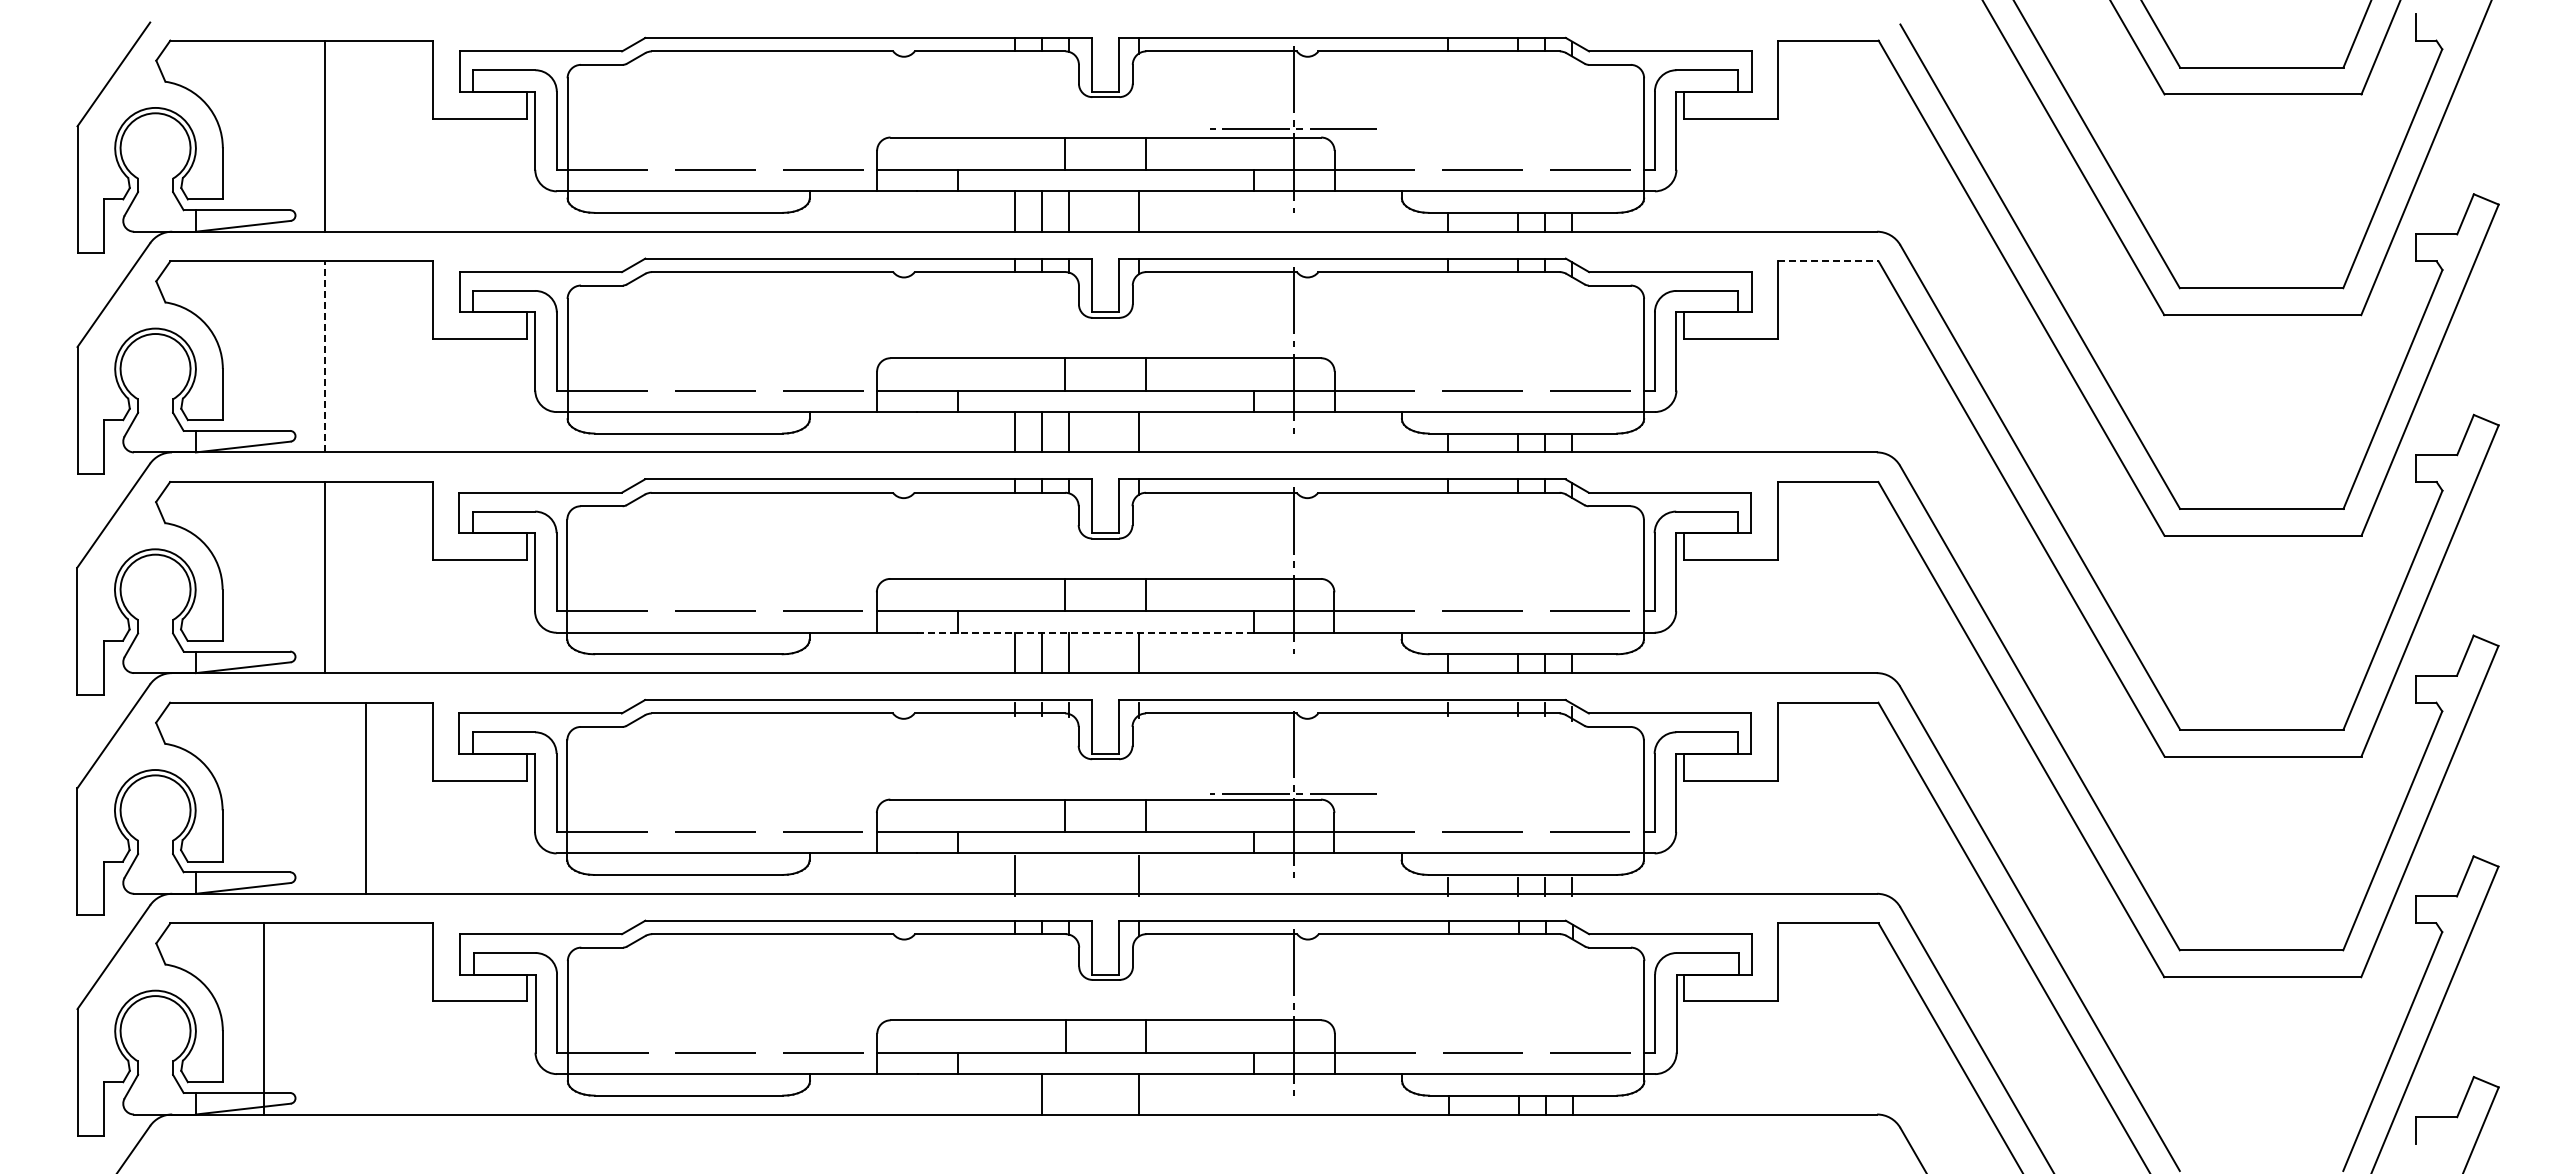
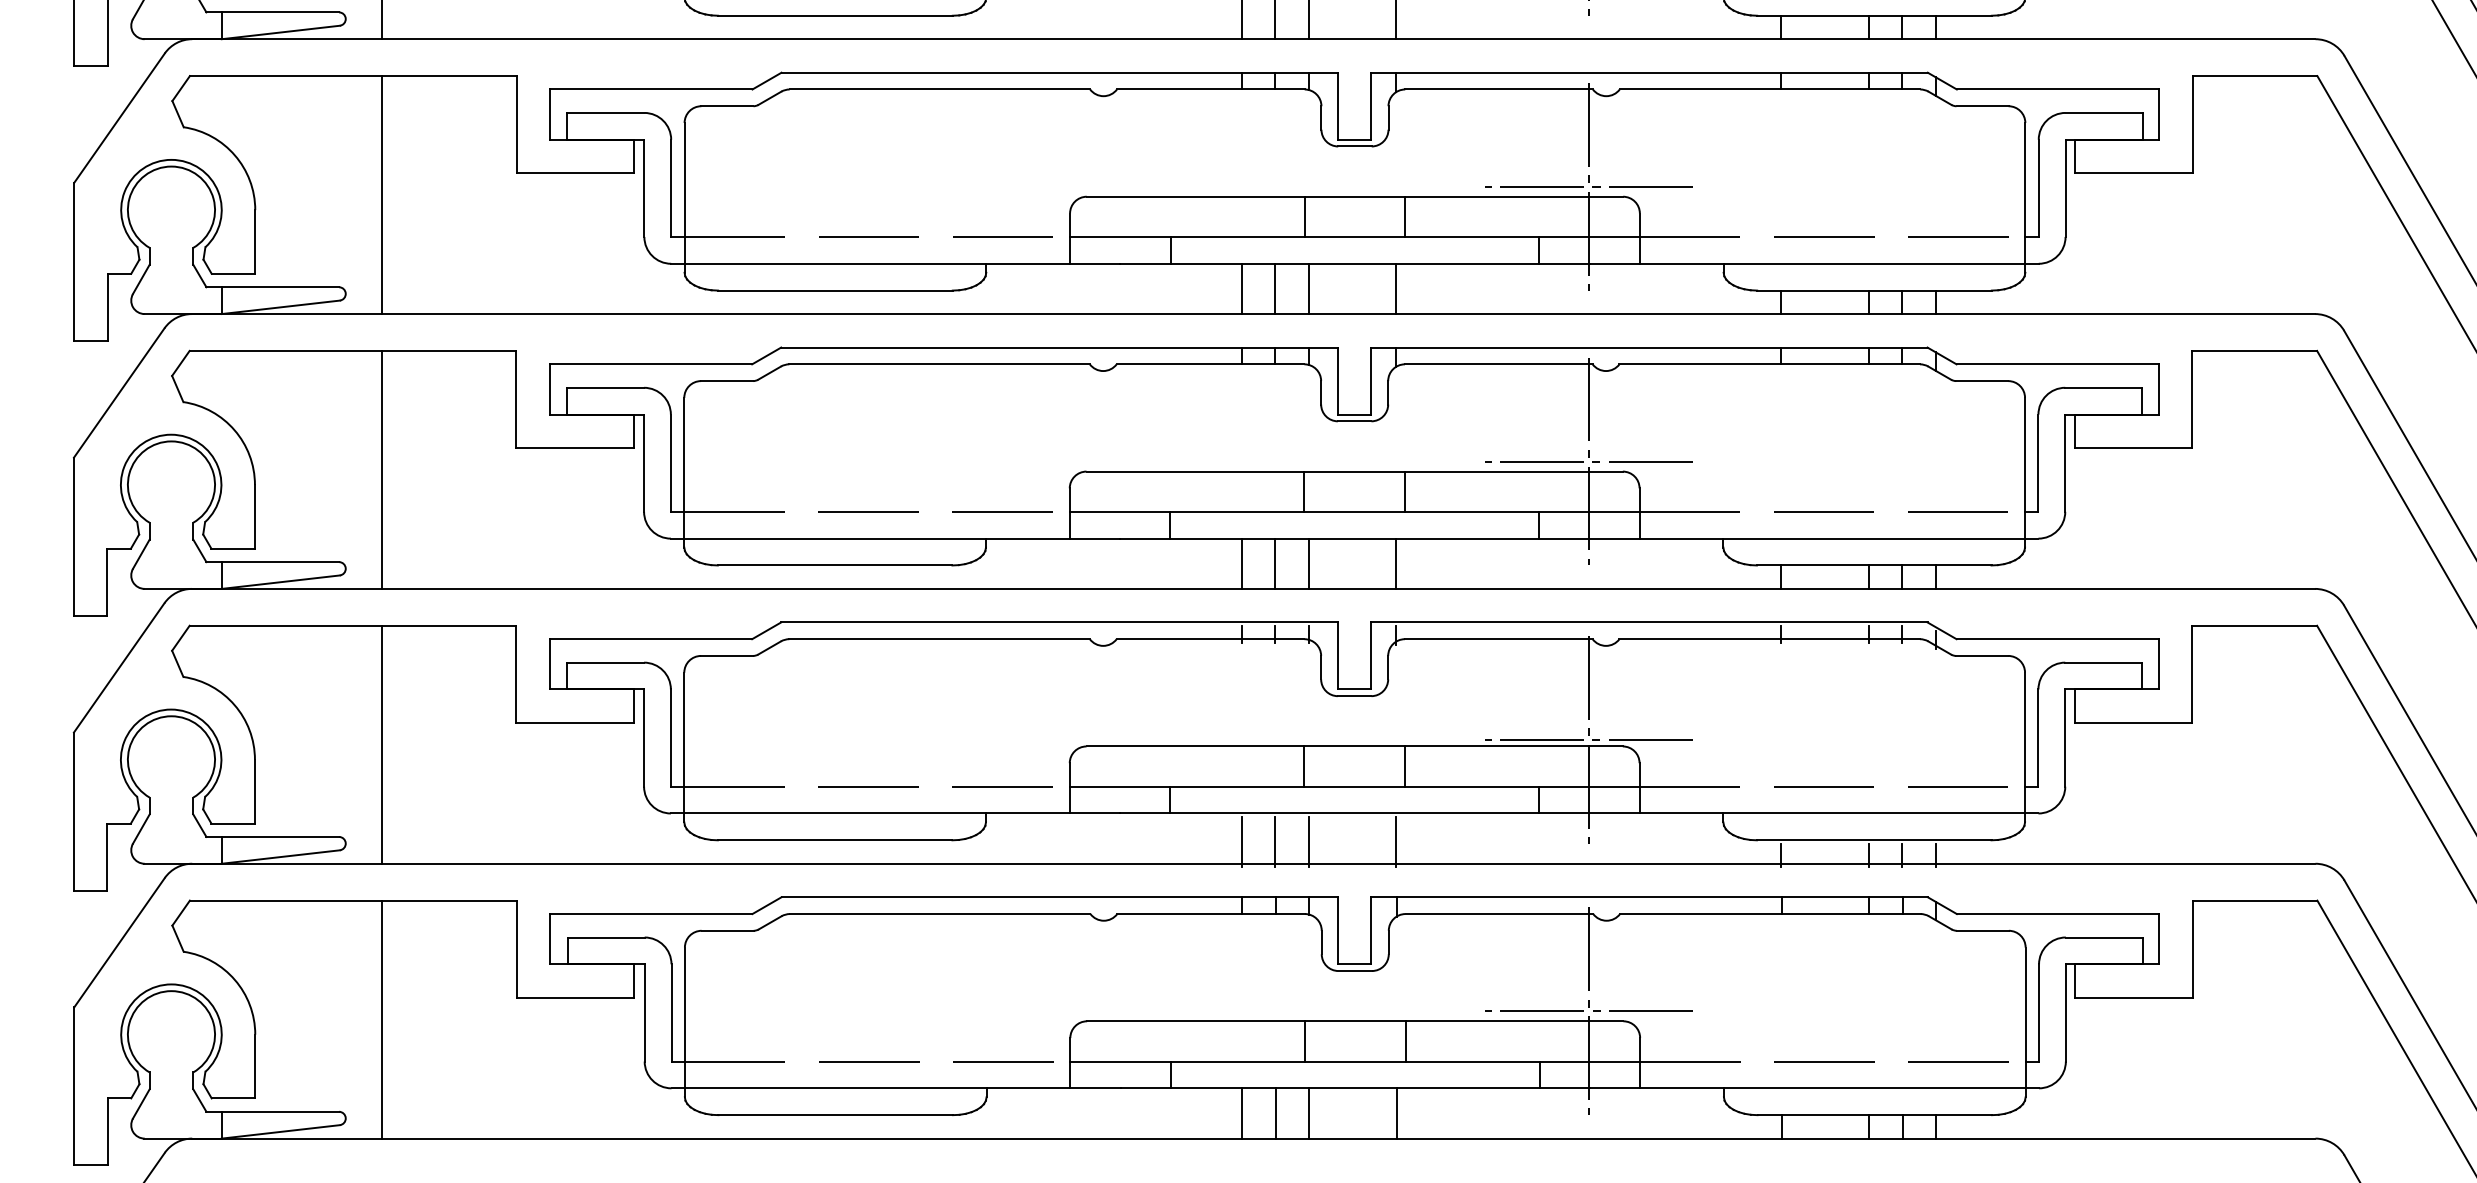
line: (1829, 261) -> (2256, 76), dashed -> solid
line: (1293, 350) -> (1588, 187), added
line: (324, 356) -> (381, 194), dashed -> solid
line: (1293, 570) -> (1588, 461), added
line: (1085, 632) -> (1329, 538), dashed -> solid
line: (365, 797) -> (381, 743), moved
line: (1041, 876) -> (1274, 842), added
line: (1068, 876) -> (1308, 842), added
line: (1293, 1012) -> (1588, 1011), added
line: (263, 1018) -> (381, 1019), moved
line: (1015, 1094) -> (1242, 1113), added
line: (1069, 1094) -> (1309, 1113), added

